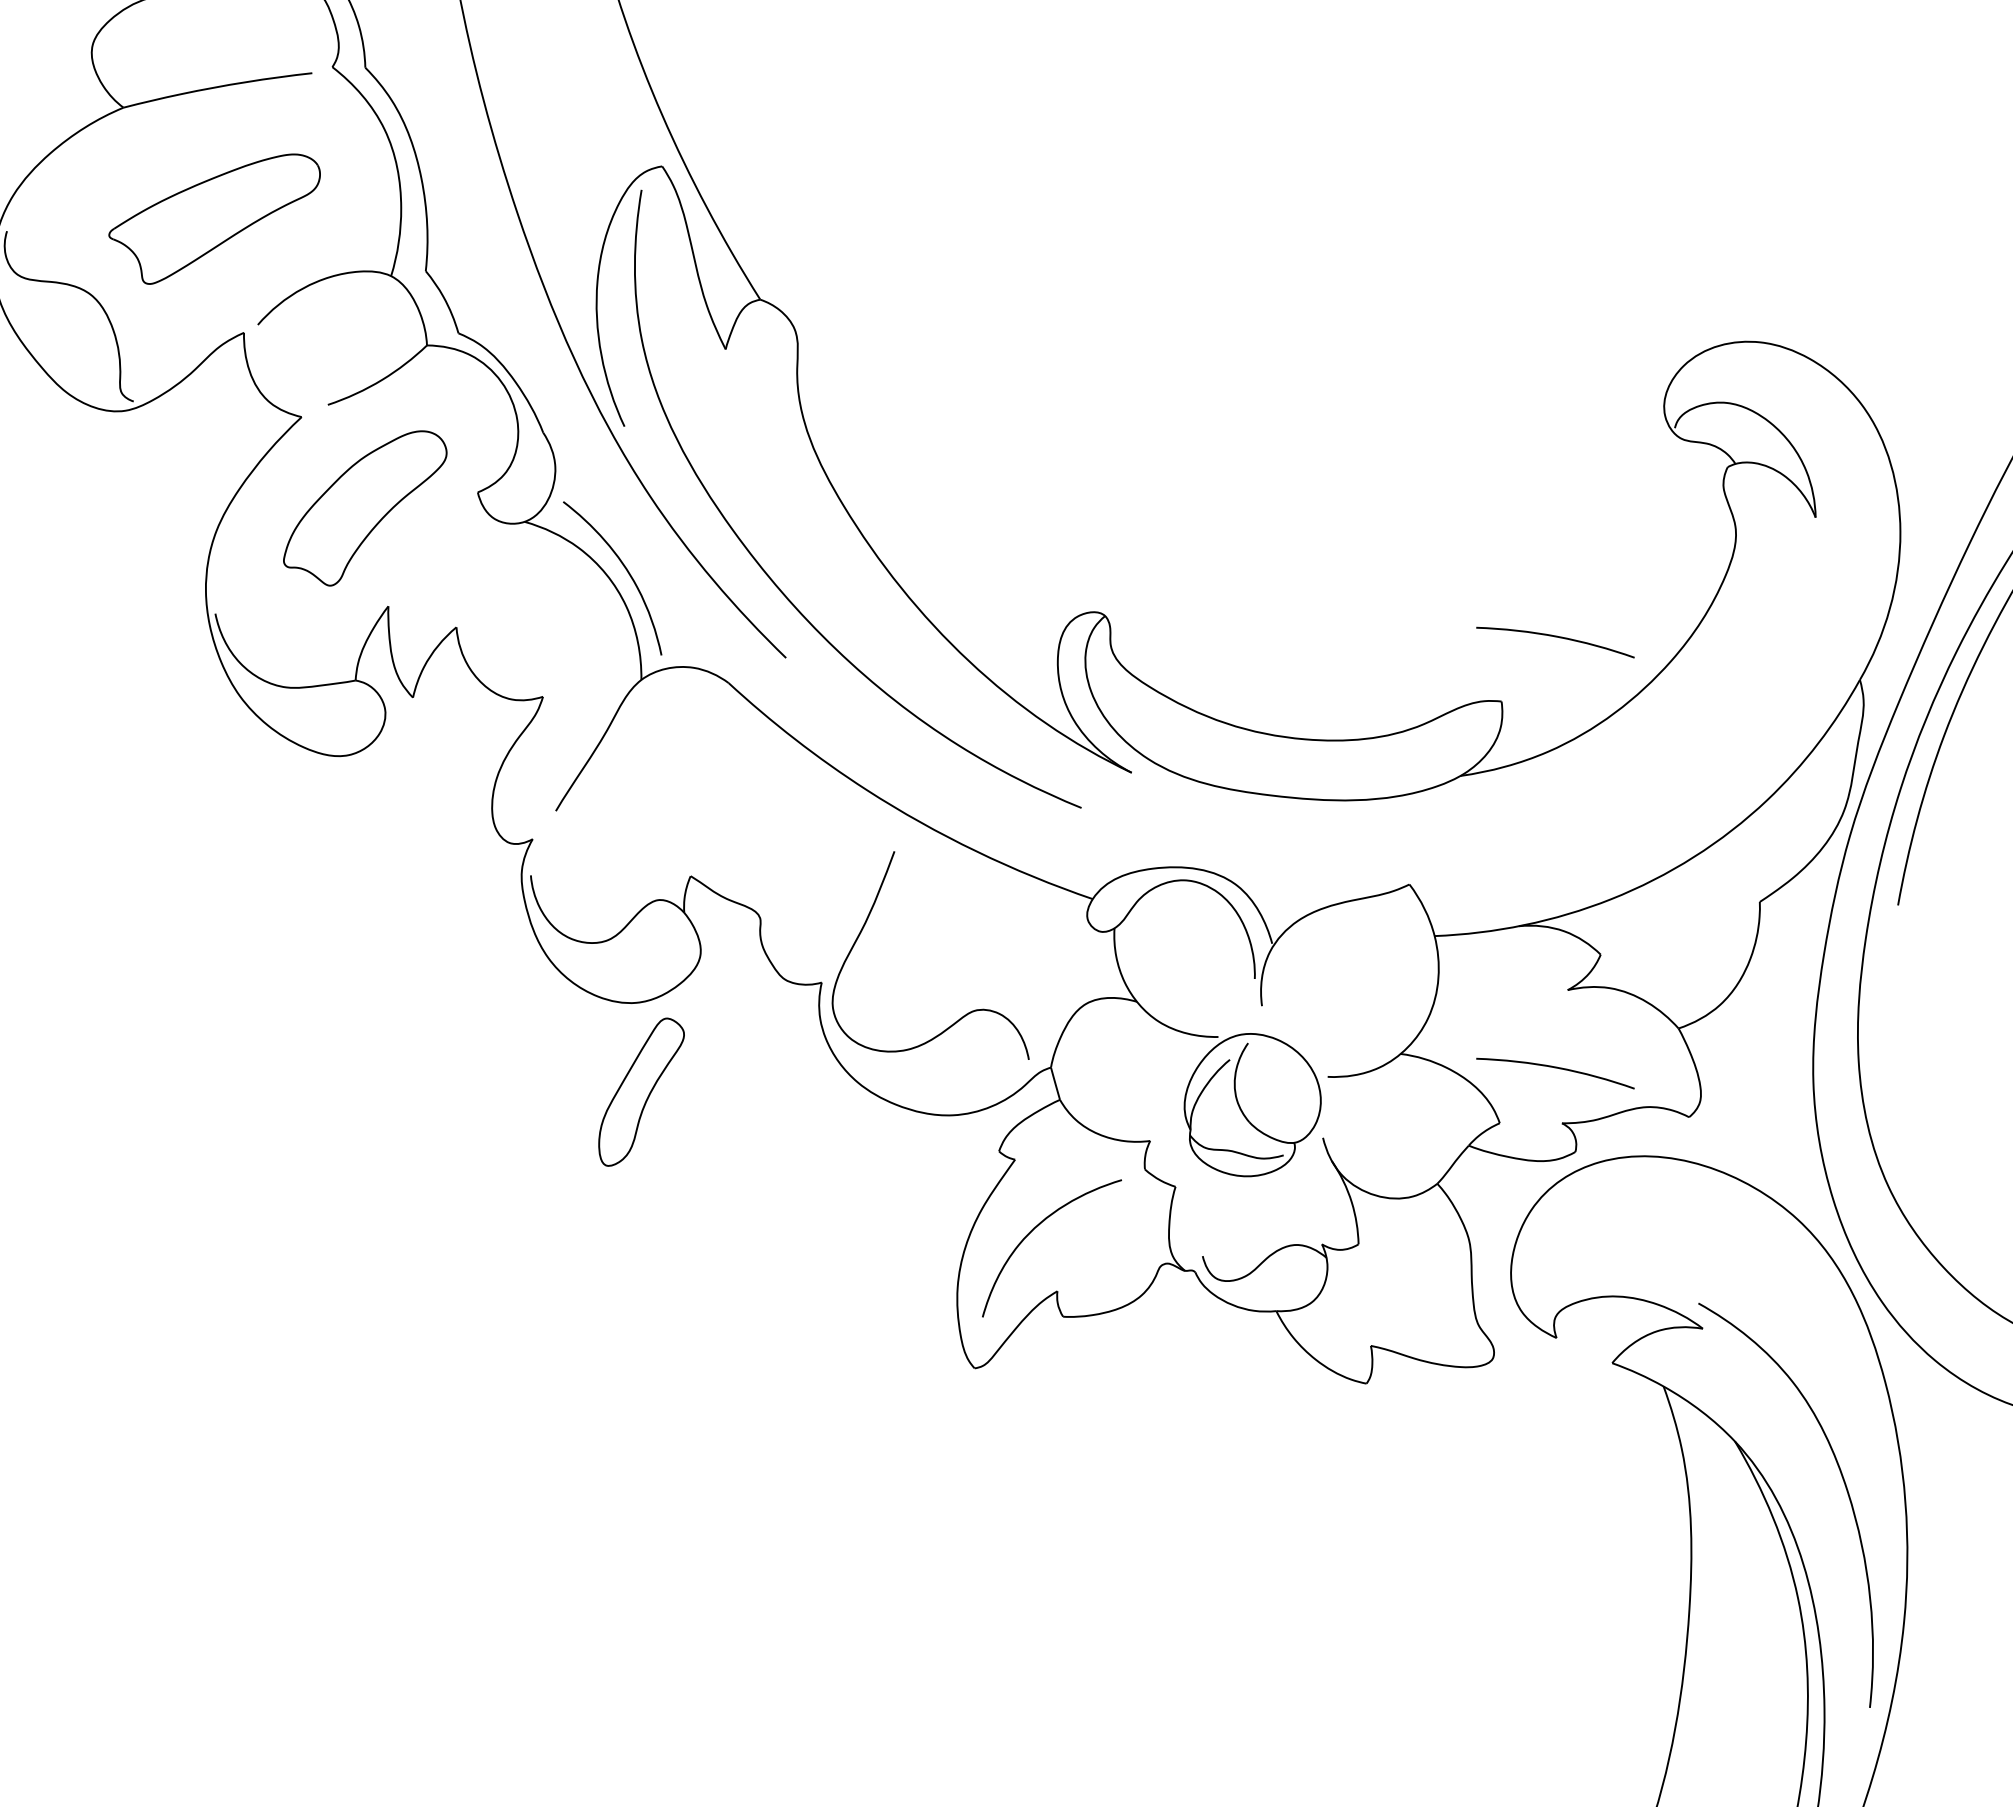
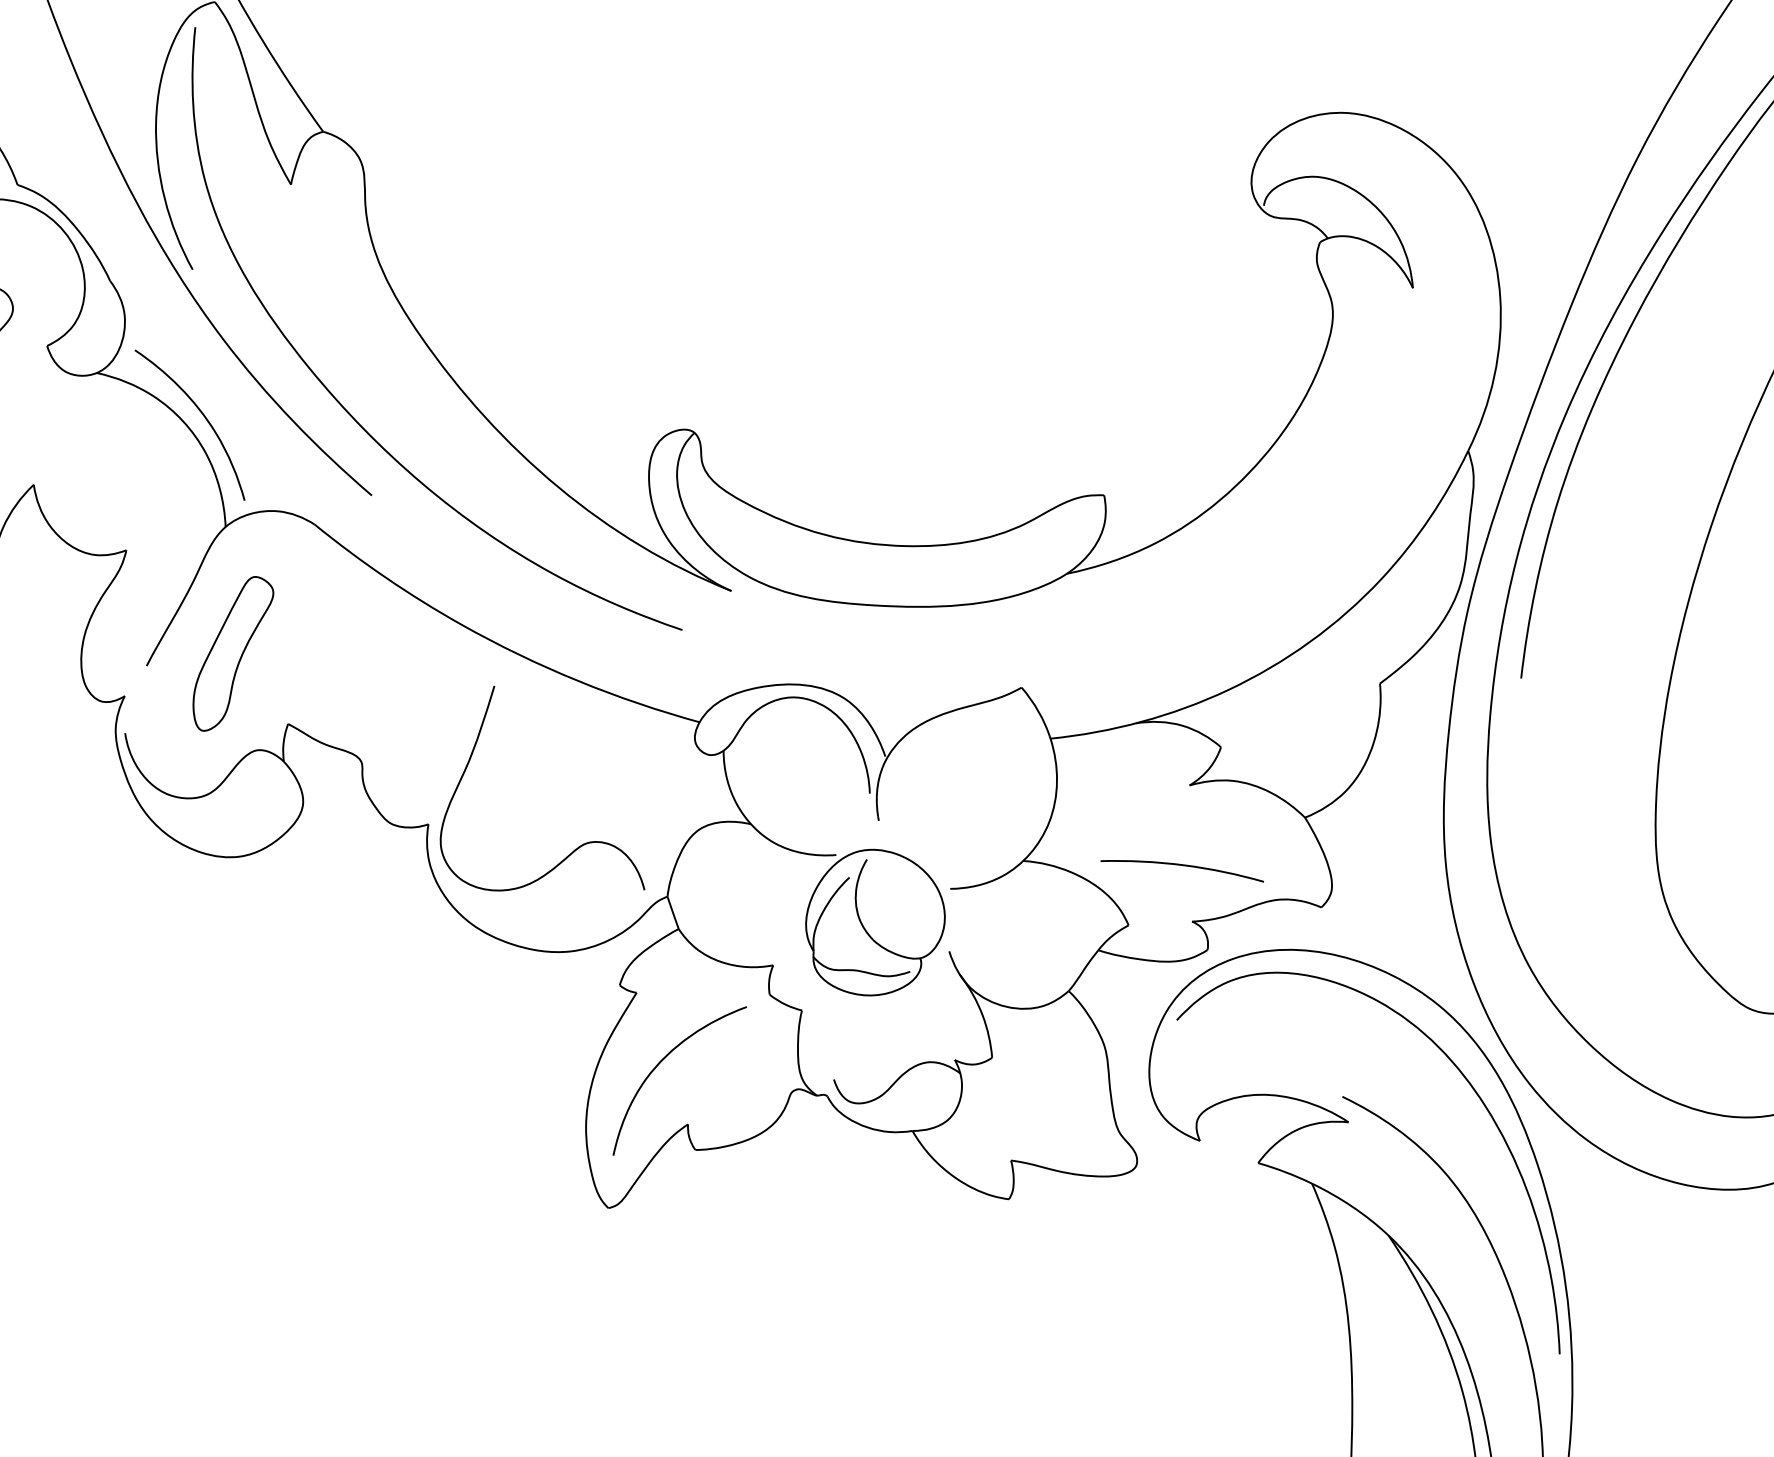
curve: (1555, 637) -> (1155, 426), removed
part: (641, 1091) -> (233, 652), moved
curve: (1827, 1306) -> (1474, 1091), added

